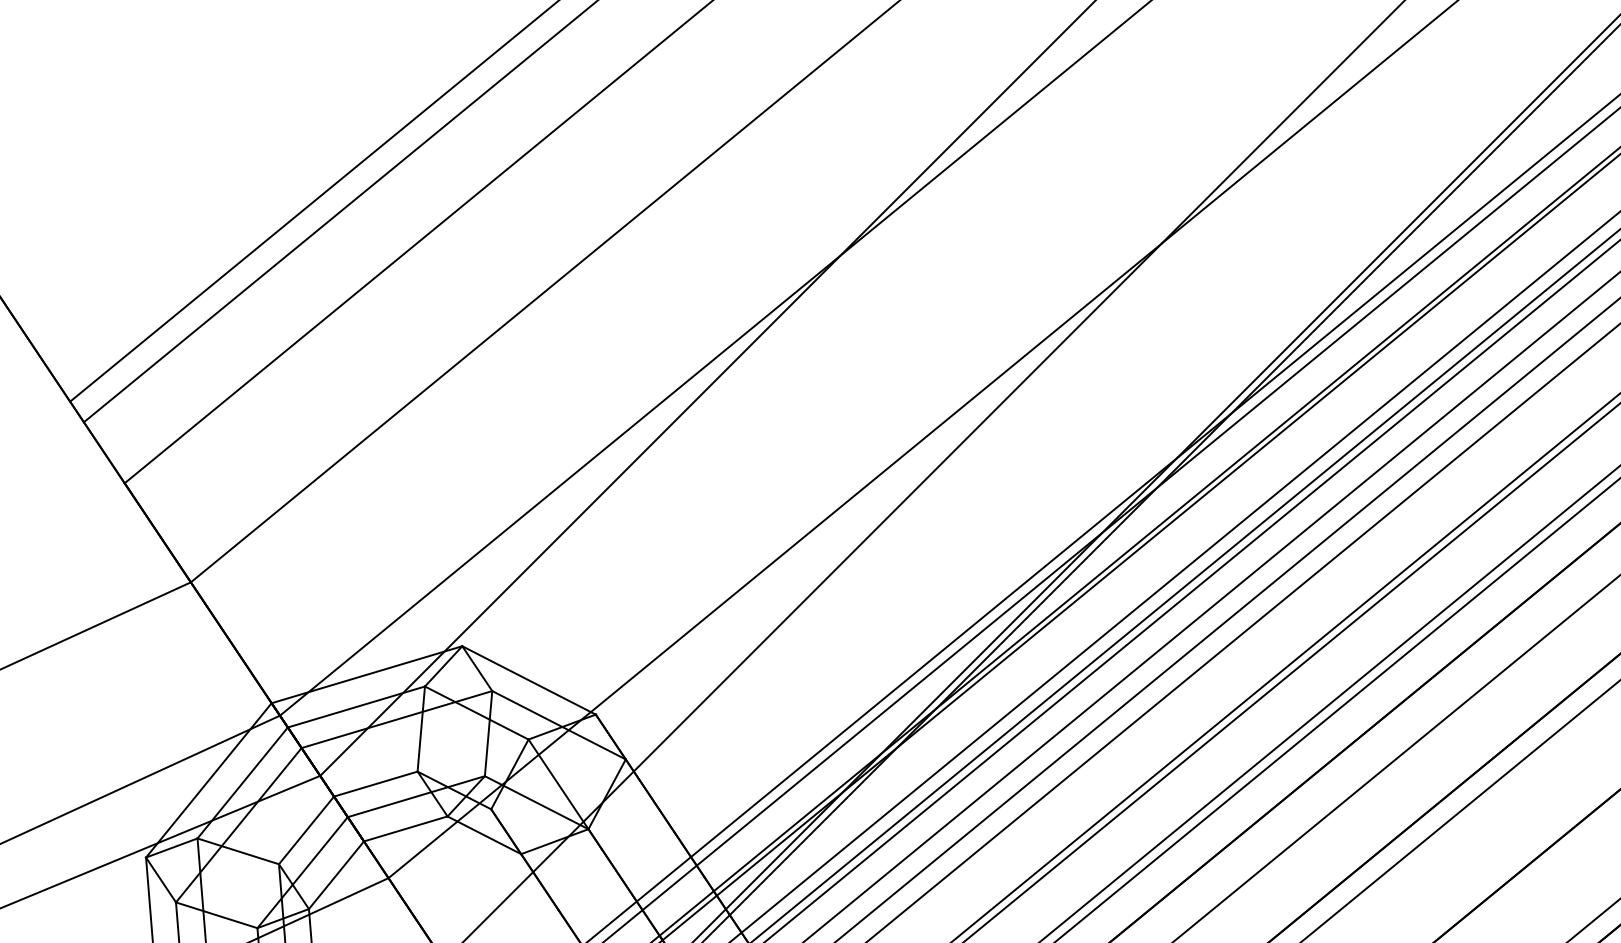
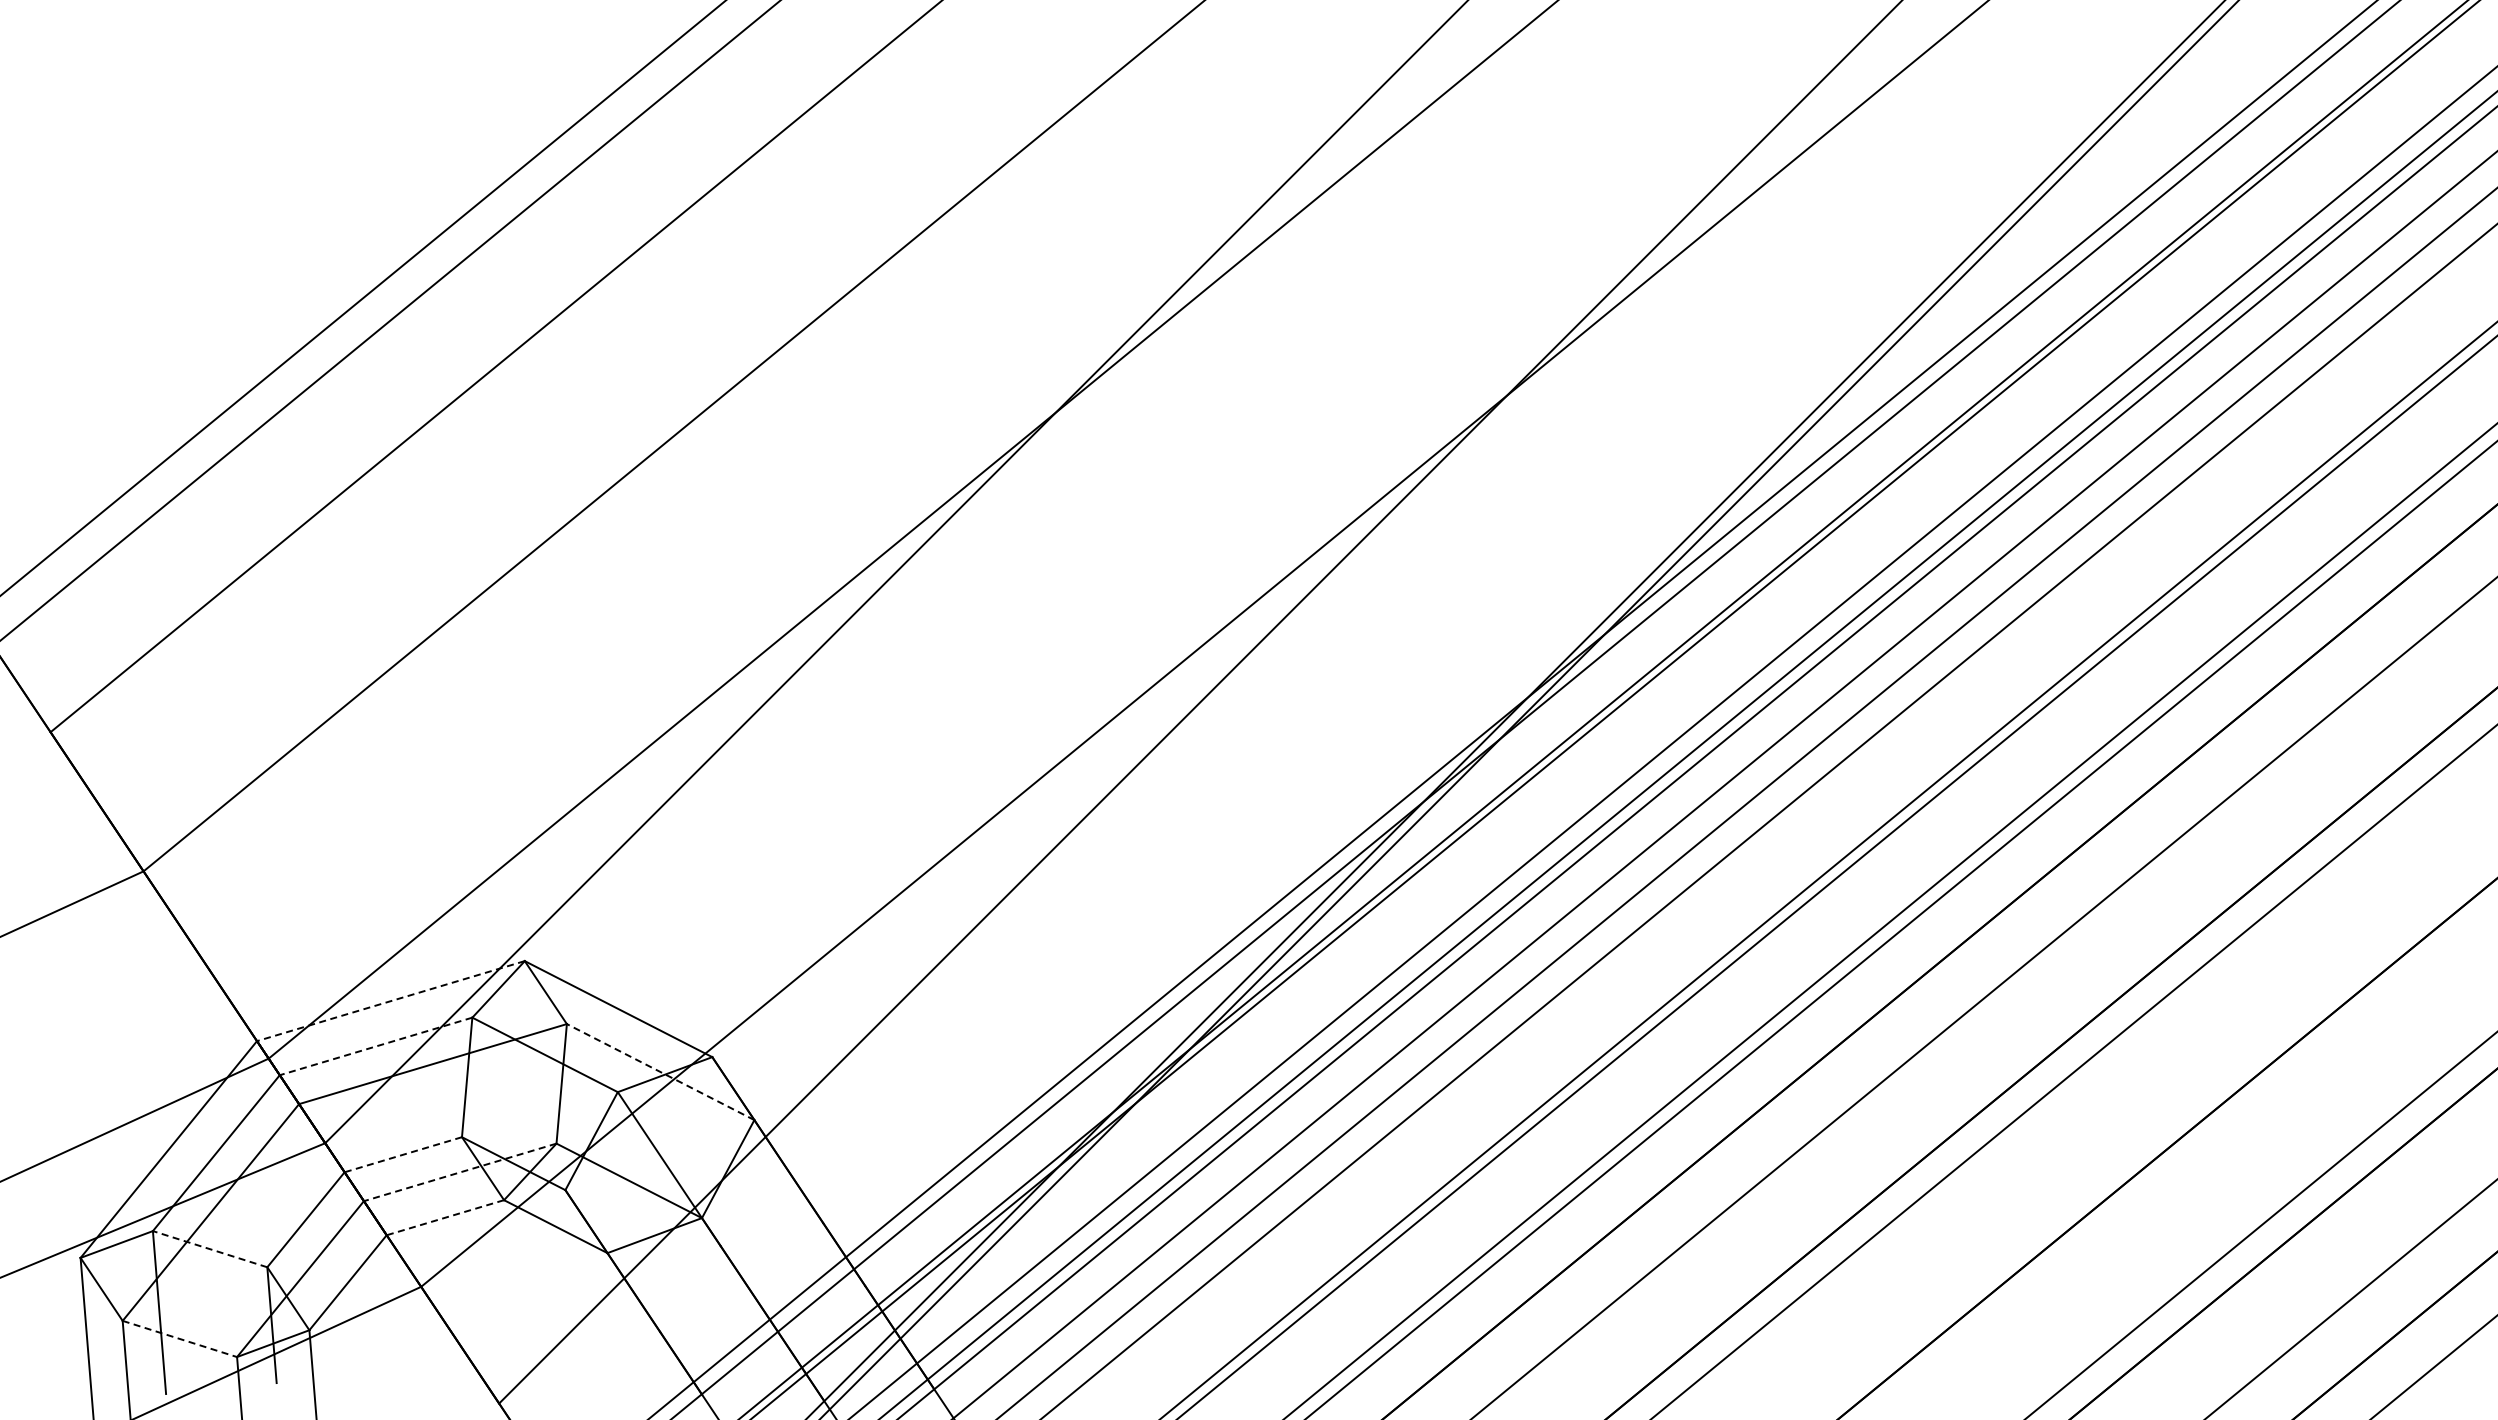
line: (366, 675) -> (390, 1001), solid -> dashed
line: (356, 707) -> (375, 1046), solid -> dashed
line: (558, 724) -> (660, 1071), solid -> dashed
line: (375, 783) -> (402, 1154), solid -> dashed
line: (415, 796) -> (459, 1172), solid -> dashed
line: (405, 828) -> (444, 1217), solid -> dashed
line: (238, 851) -> (210, 1249), solid -> dashed
line: (216, 914) -> (179, 1338), solid -> dashed

